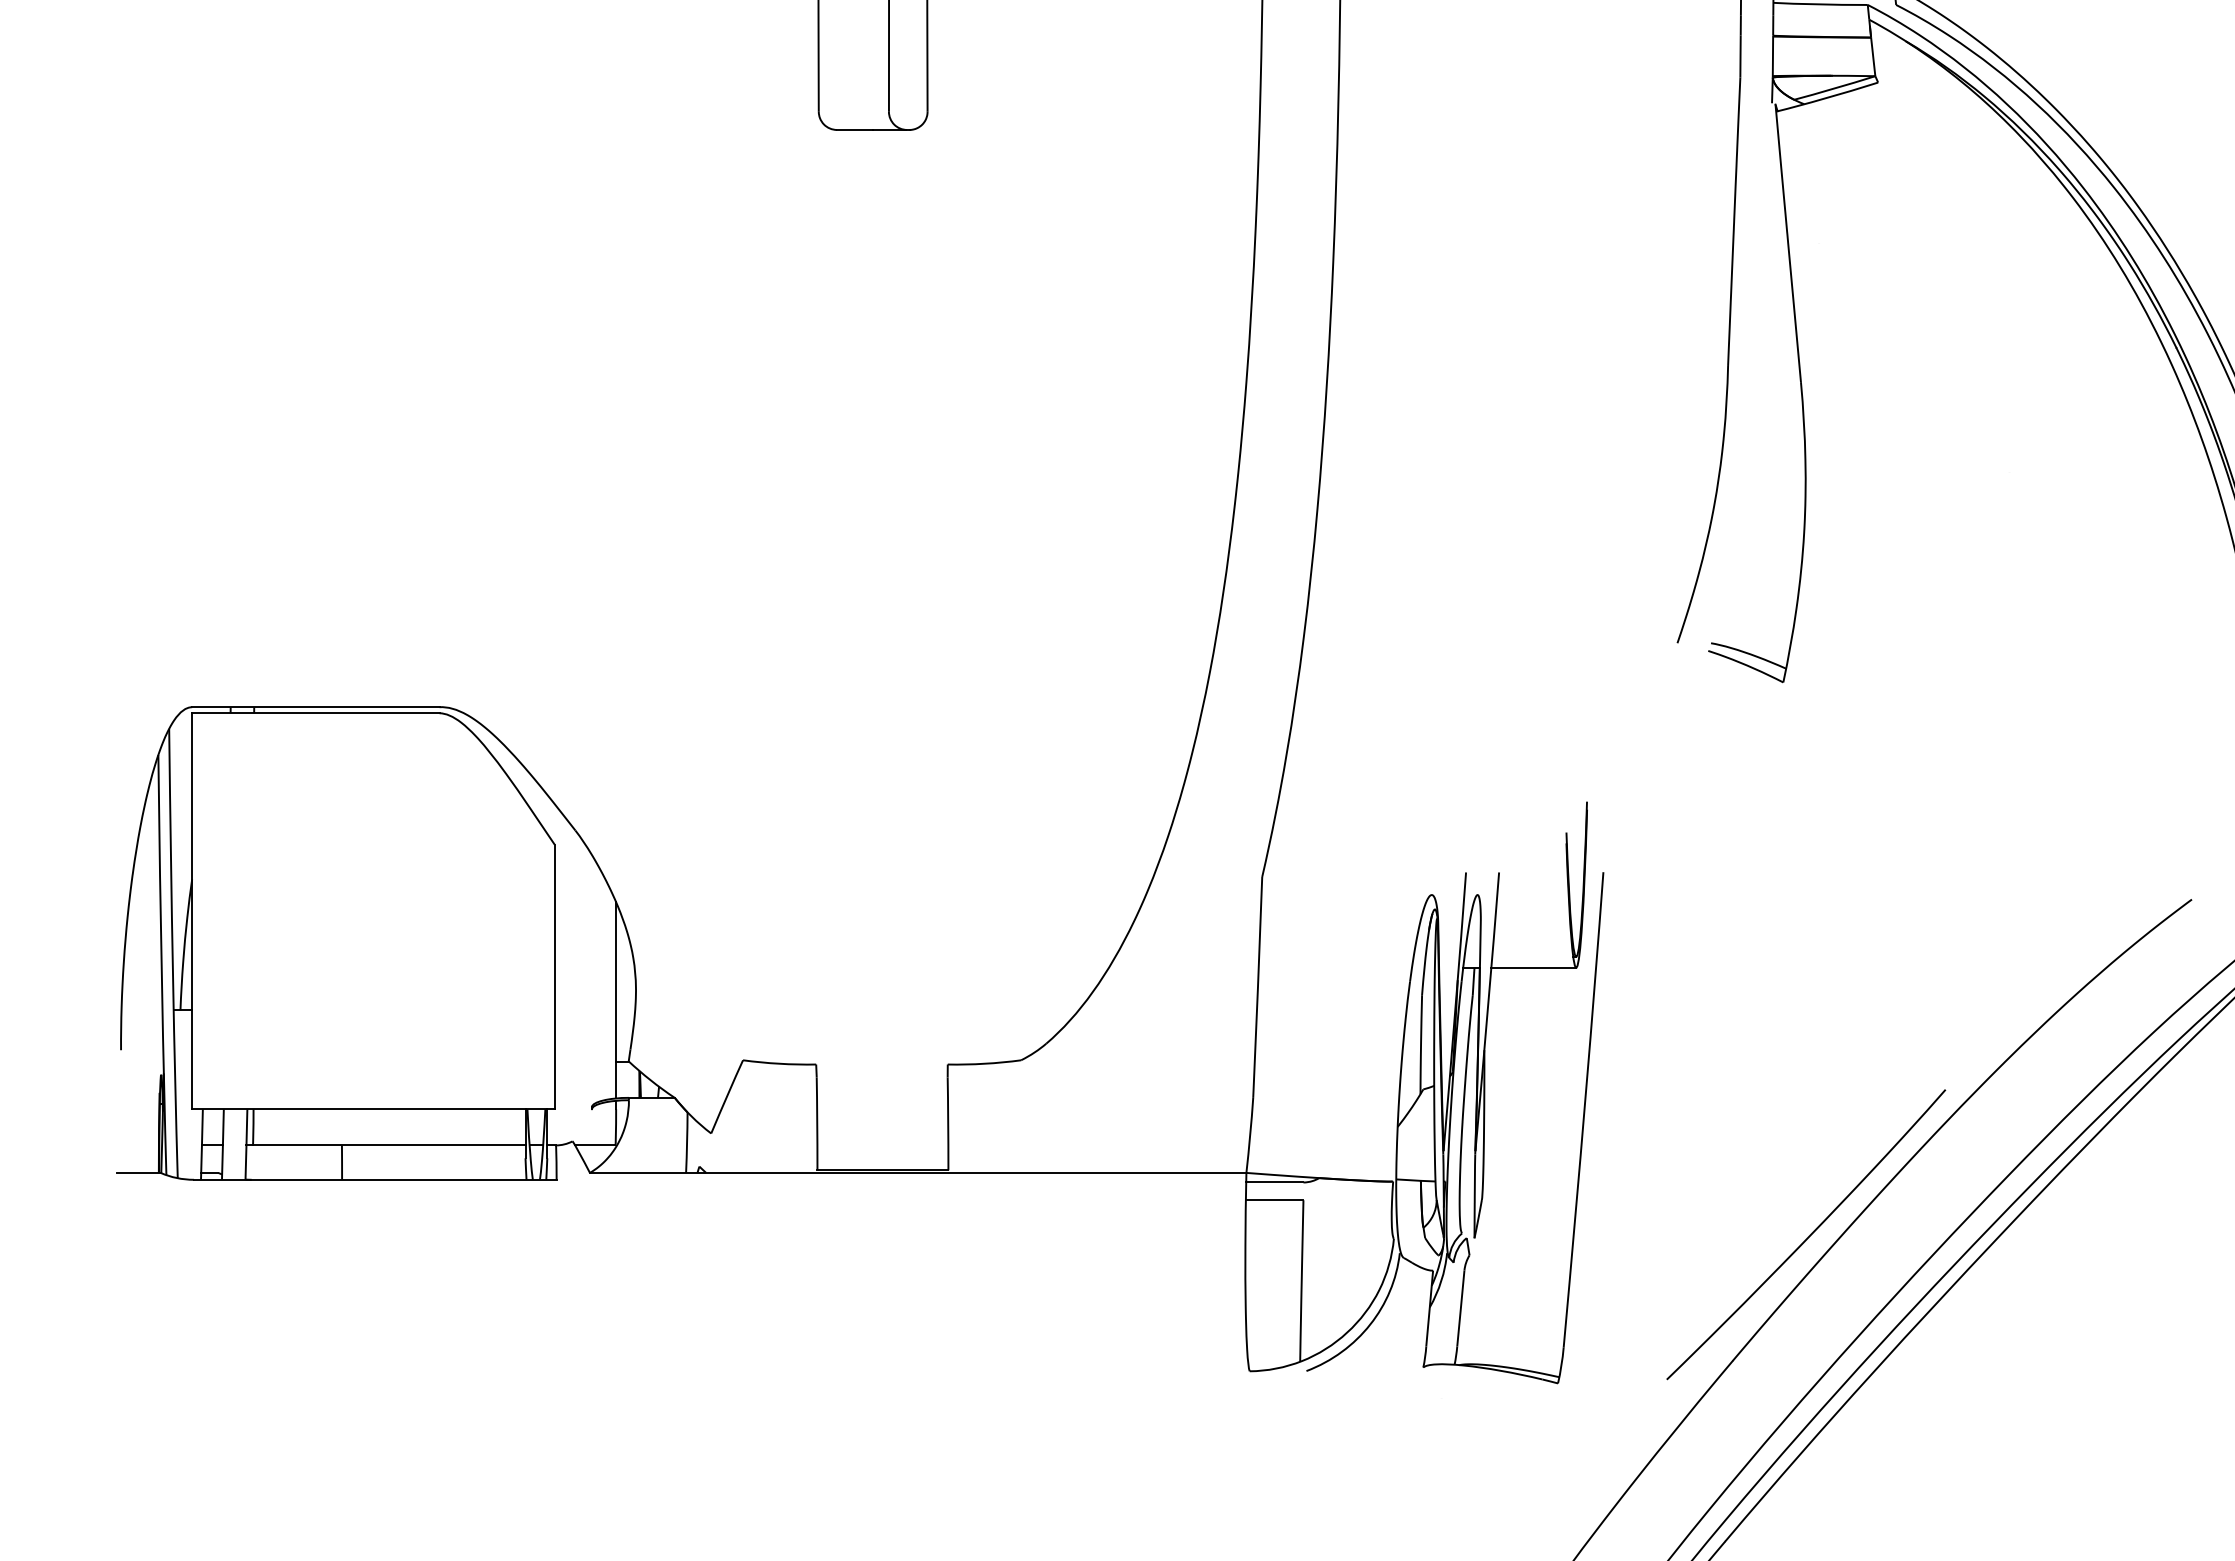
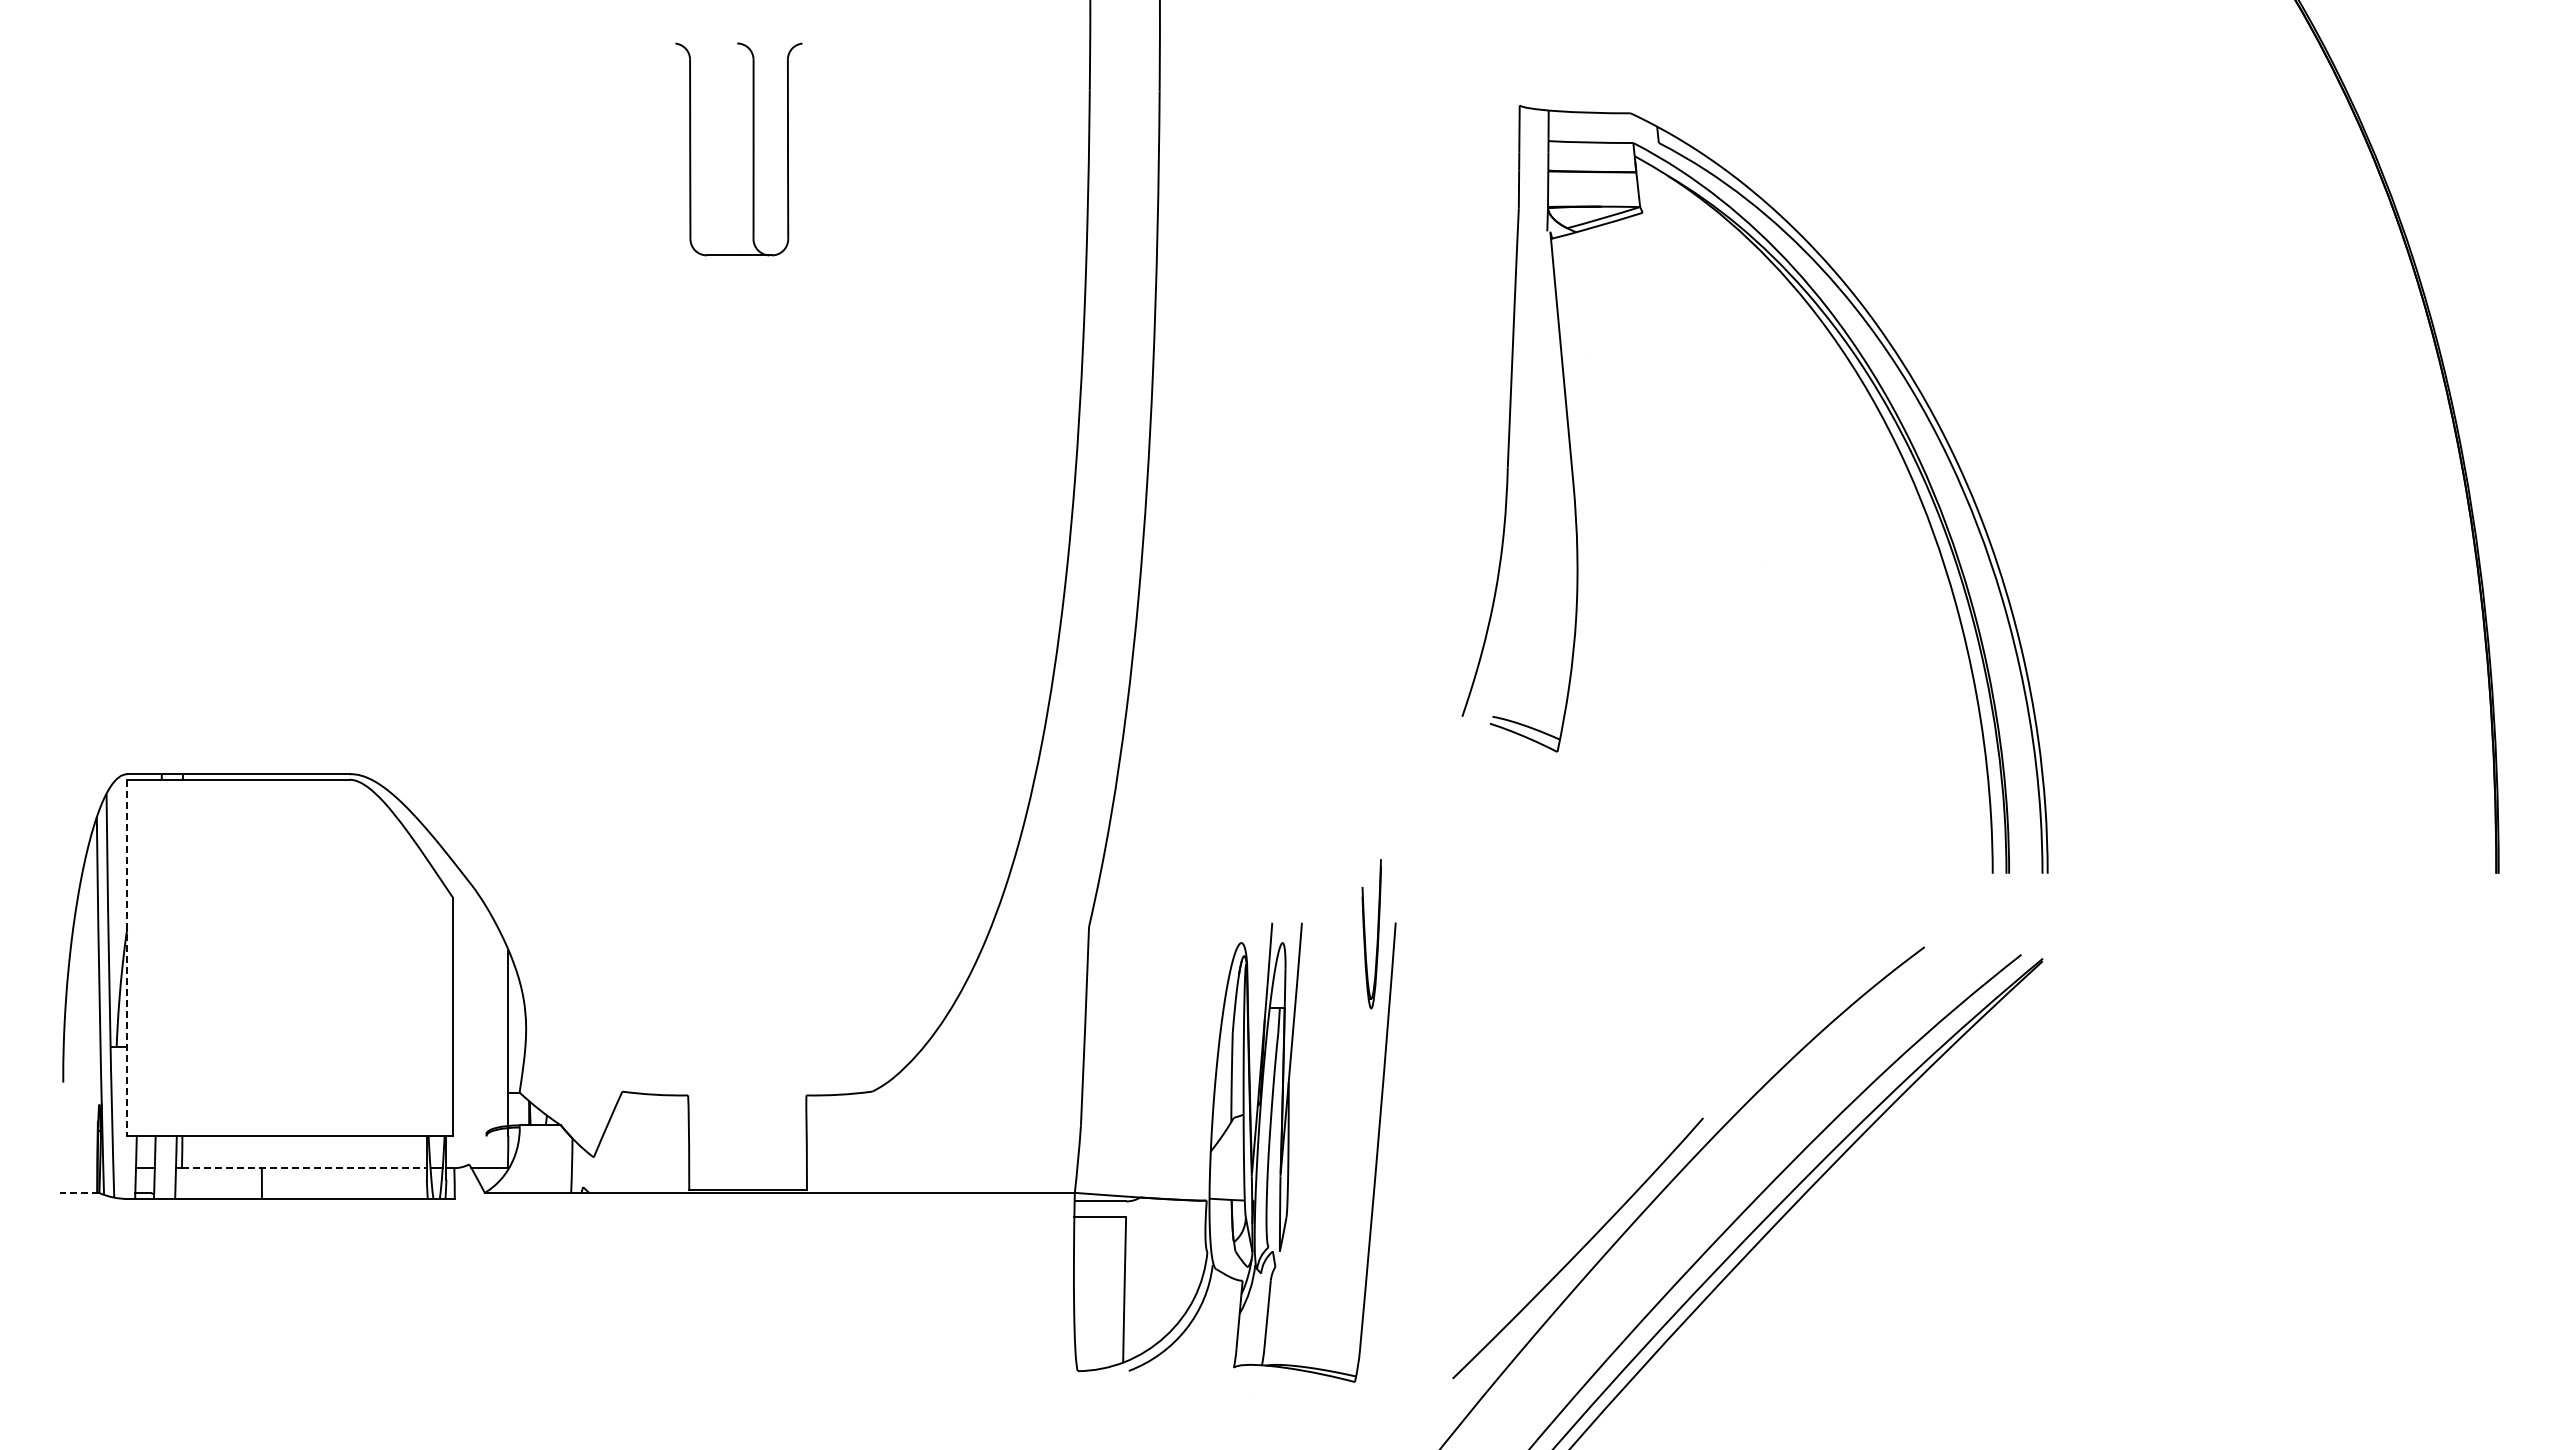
line: (192, 911) -> (127, 957), solid -> dashed
line: (1534, 967) -> (1333, 1008), removed
line: (389, 1145) -> (304, 1168), solid -> dashed
line: (137, 1172) -> (78, 1192), solid -> dashed

